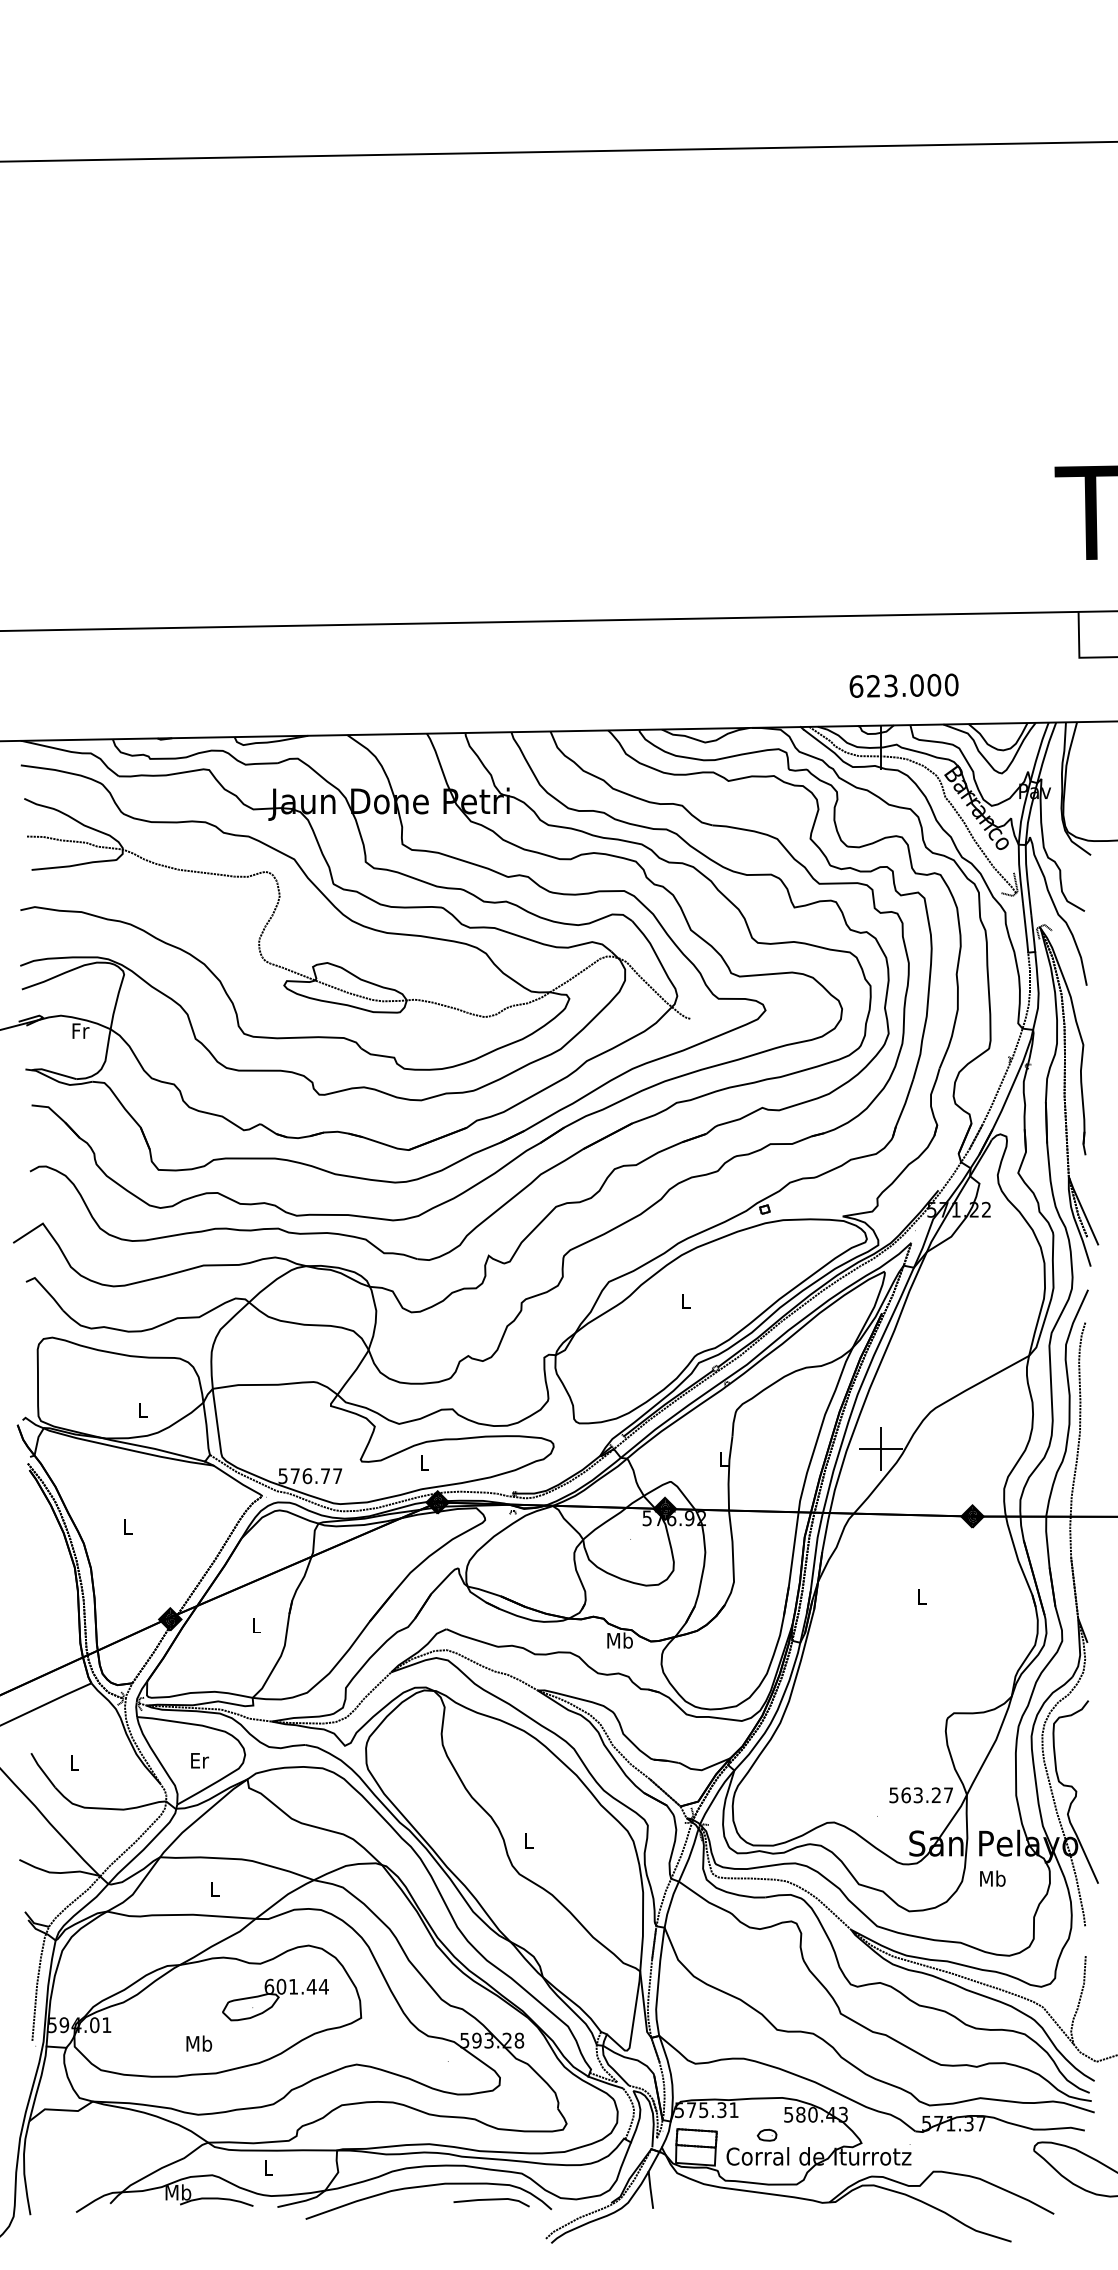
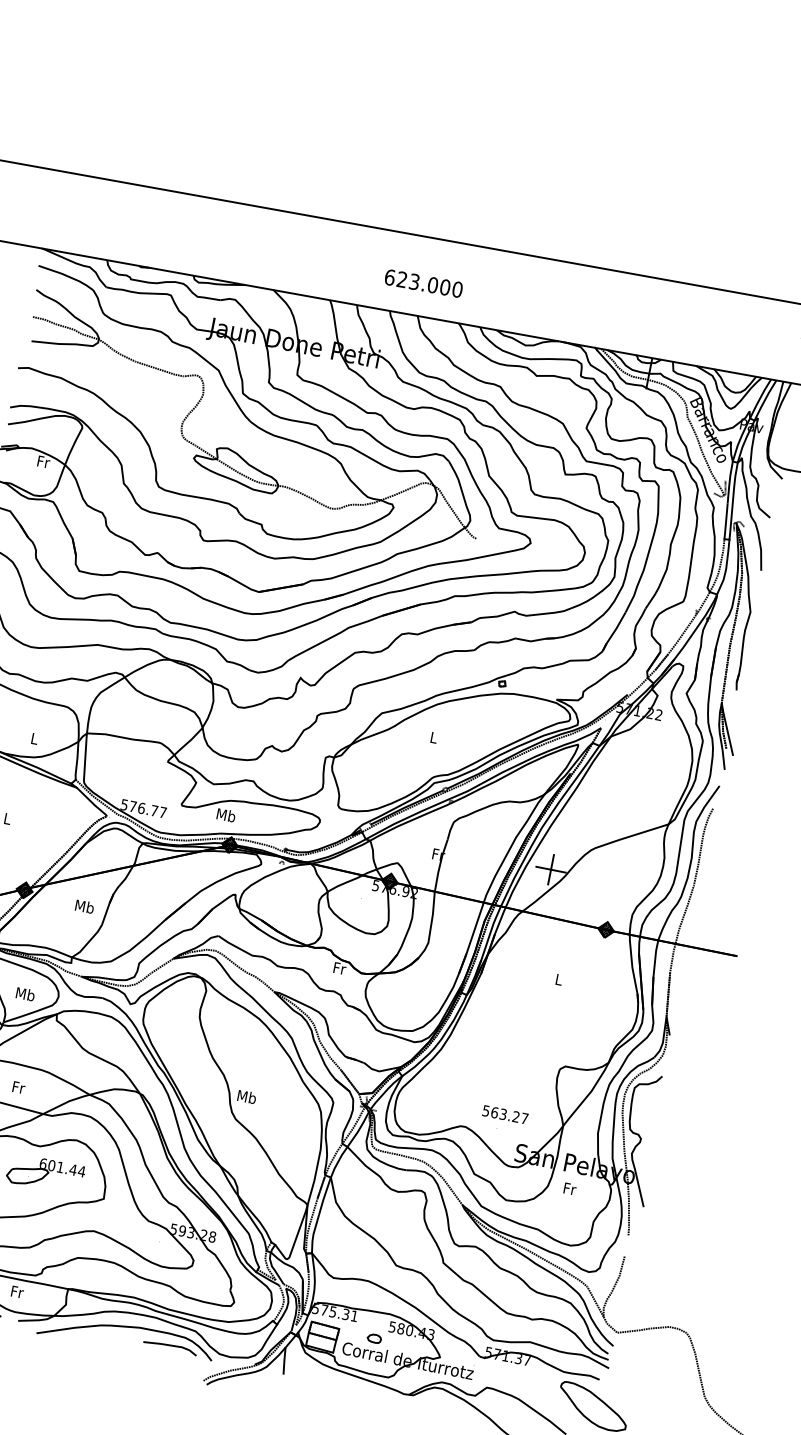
text: (903, 685) -> (423, 283), moved
text: (724, 1459) -> (438, 854), L -> Fr
text: (424, 1462) -> (226, 815), L -> Mb
text: (256, 1625) -> (84, 906), L -> Mb
text: (619, 1640) -> (339, 968), Mb -> Fr
text: (199, 1760) -> (25, 994), Er -> Mb
text: (920, 1795) -> (504, 1114), moved
text: (528, 1840) -> (246, 1096), L -> Mb
text: (992, 1878) -> (569, 1188), Mb -> Fr
text: (215, 1889) -> (18, 1087), L -> Fr
text: (268, 2167) -> (17, 1291), L -> Fr

